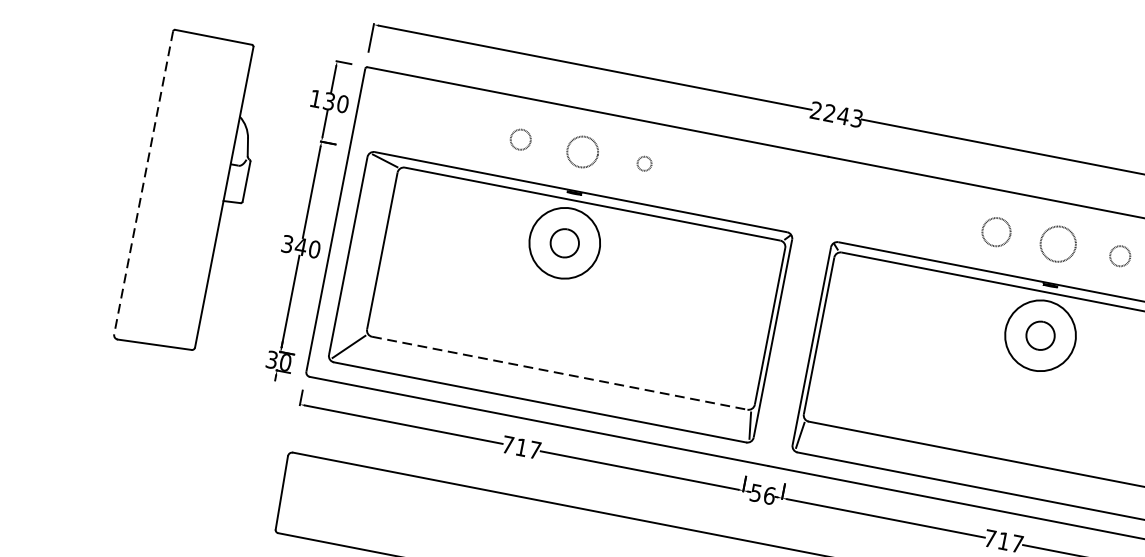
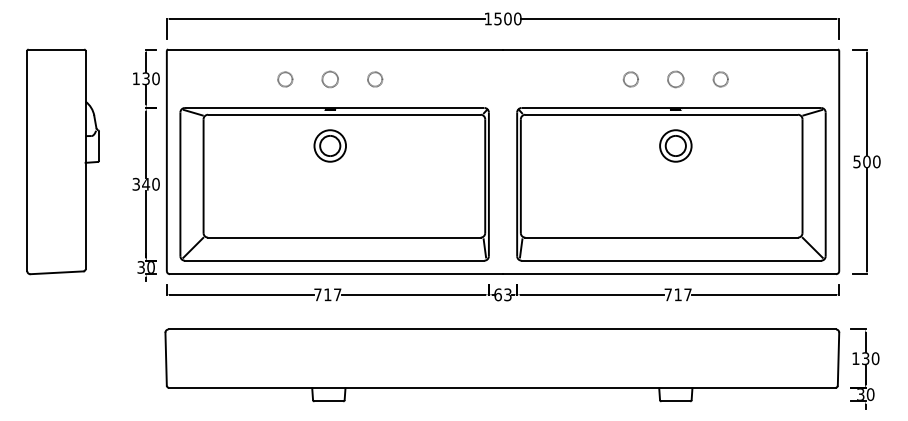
text: (836, 113) -> (502, 18), 2243 -> 1500
circle: (581, 150) -> (329, 78), size x0.71
circle: (644, 163) -> (375, 79), size x1.43
line: (143, 183) -> (27, 161), dashed -> solid
circle: (995, 232) -> (630, 79), size x0.71
circle: (565, 242) -> (330, 145), size x0.62
circle: (1057, 244) -> (675, 79), size x0.62
circle: (1040, 335) -> (675, 145), size x0.62
line: (559, 373) -> (344, 237), dashed -> solid
text: (762, 493) -> (502, 294), 56 -> 63

